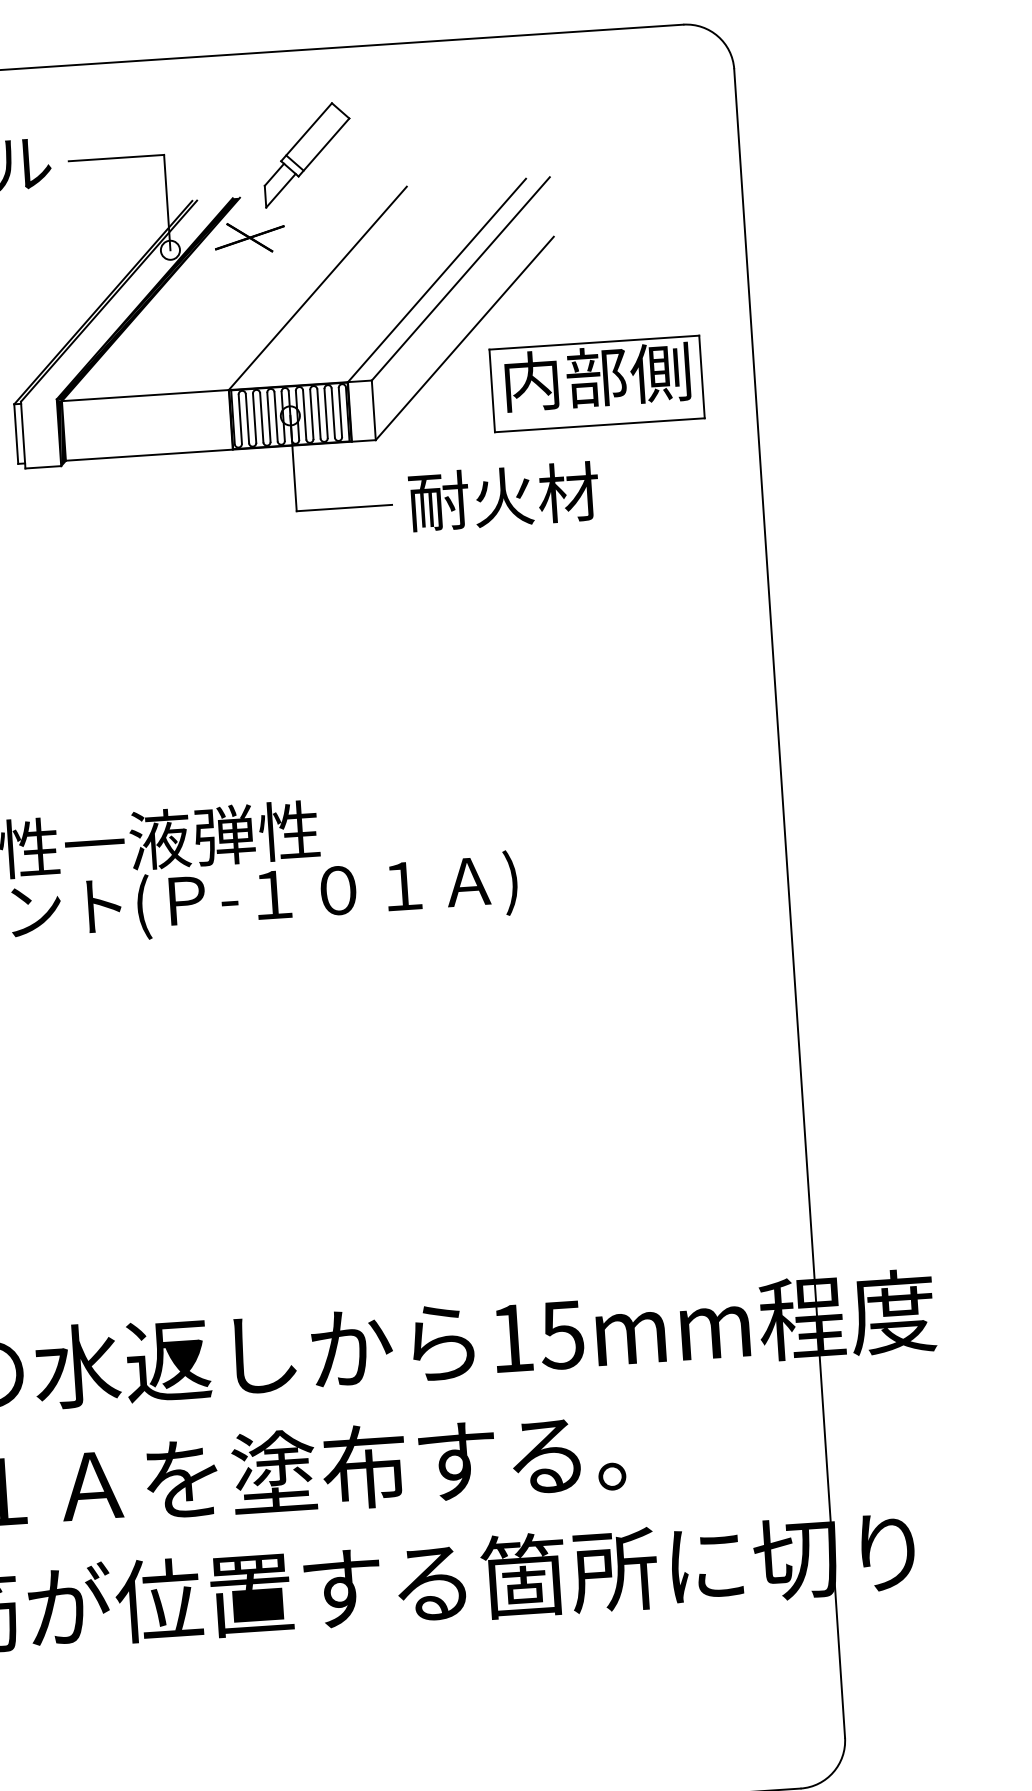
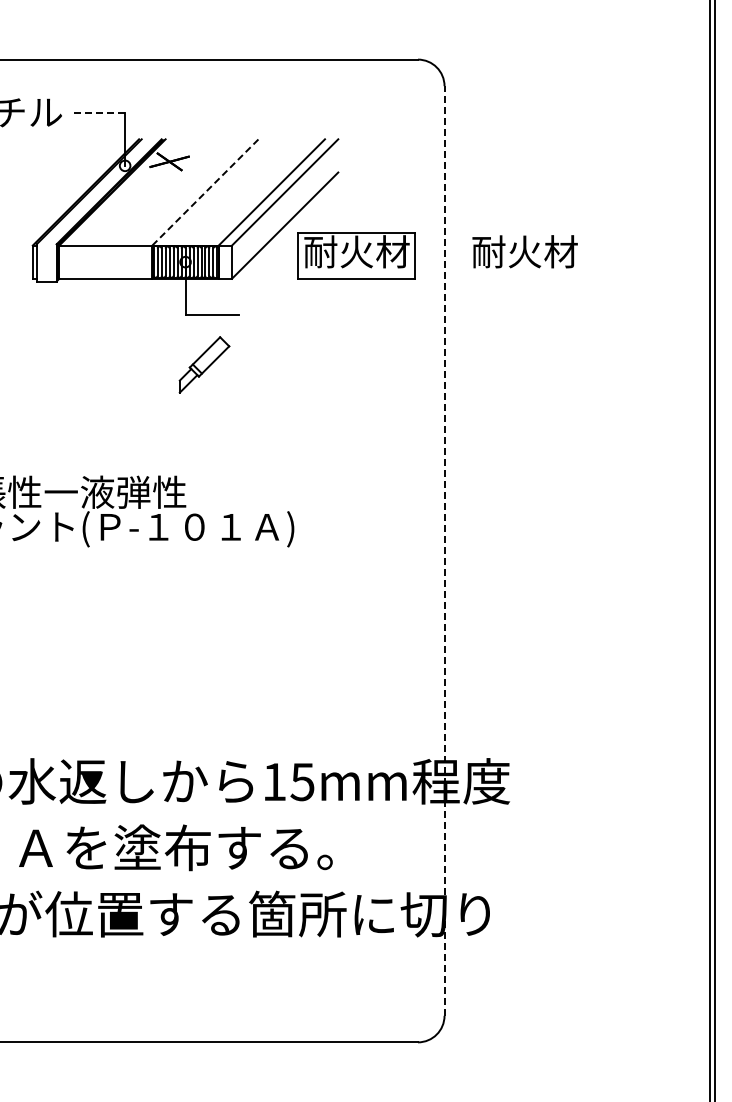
part: (307, 154) -> (204, 364), moved
line: (116, 157) -> (98, 112), solid -> dashed
line: (317, 288) -> (205, 192), solid -> dashed
text: (595, 376) -> (356, 251), 内部側 -> 耐火材
text: (502, 496) -> (524, 251), moved
line: (789, 904) -> (444, 551), solid -> dashed

